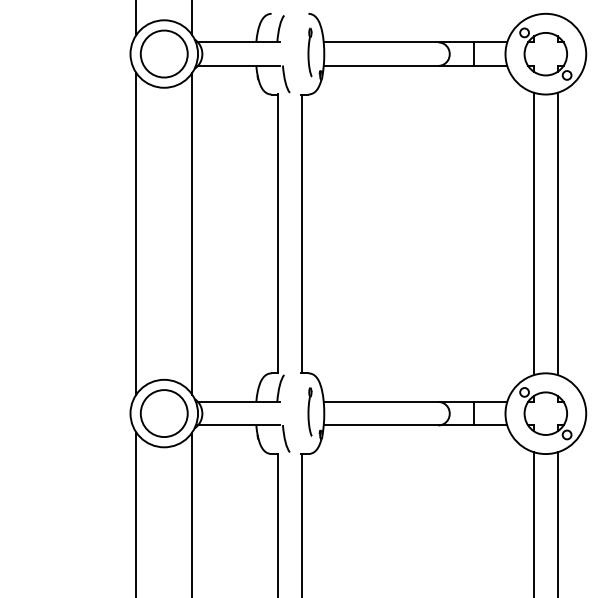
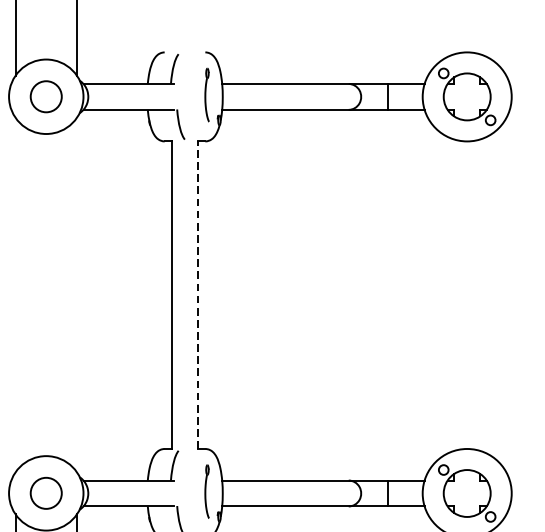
circle: (163, 53) -> (45, 96), size x0.6
line: (136, 233) -> (15, 294), removed
line: (192, 233) -> (77, 294), removed
line: (301, 233) -> (197, 294), solid -> dashed
line: (534, 233) -> (454, 294), removed
line: (557, 233) -> (480, 294), removed
circle: (163, 413) -> (45, 493), size x0.6

